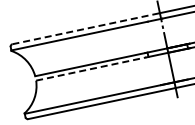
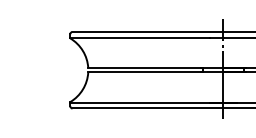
line: (86, 28) -> (148, 31), dashed -> solid
line: (92, 68) -> (145, 72), dashed -> solid

